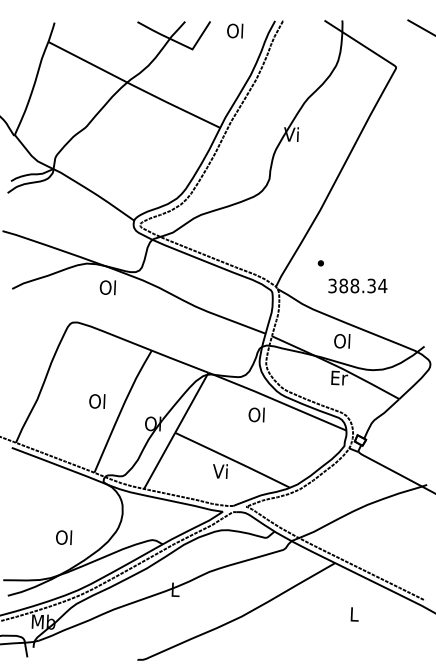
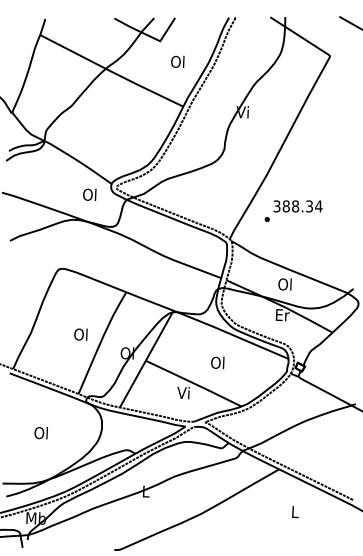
text: (234, 30) -> (177, 61), moved
text: (357, 286) -> (297, 206), moved
text: (107, 287) -> (89, 194), moved
text: (256, 414) -> (217, 362), moved
text: (63, 538) -> (40, 433), moved

